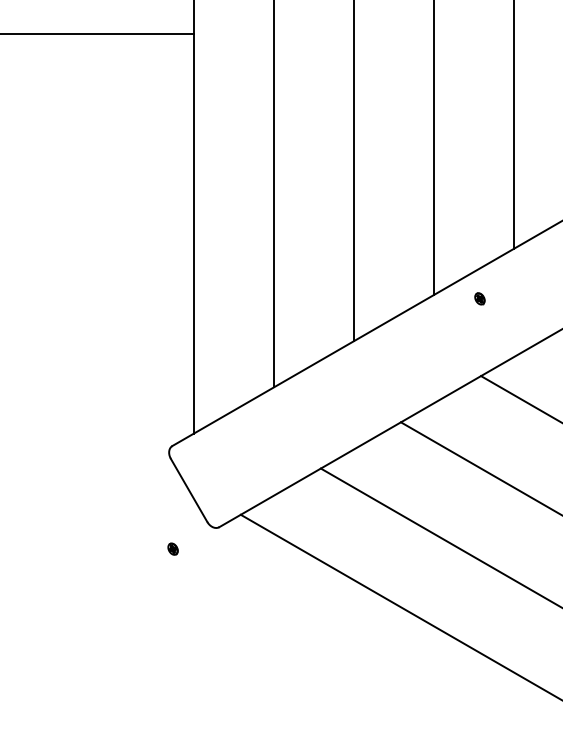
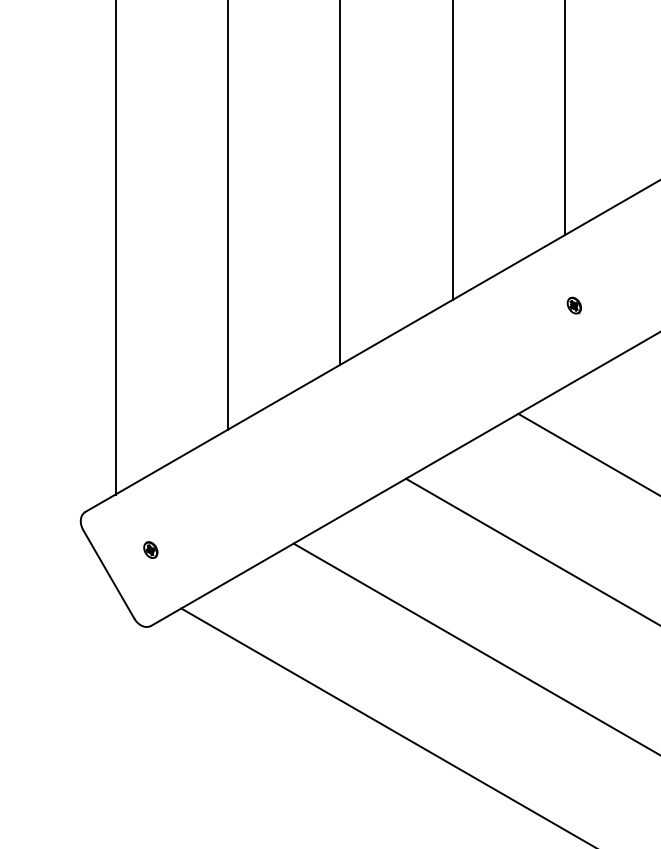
part: (479, 298) -> (573, 305), moved
part: (172, 548) -> (150, 549), moved

